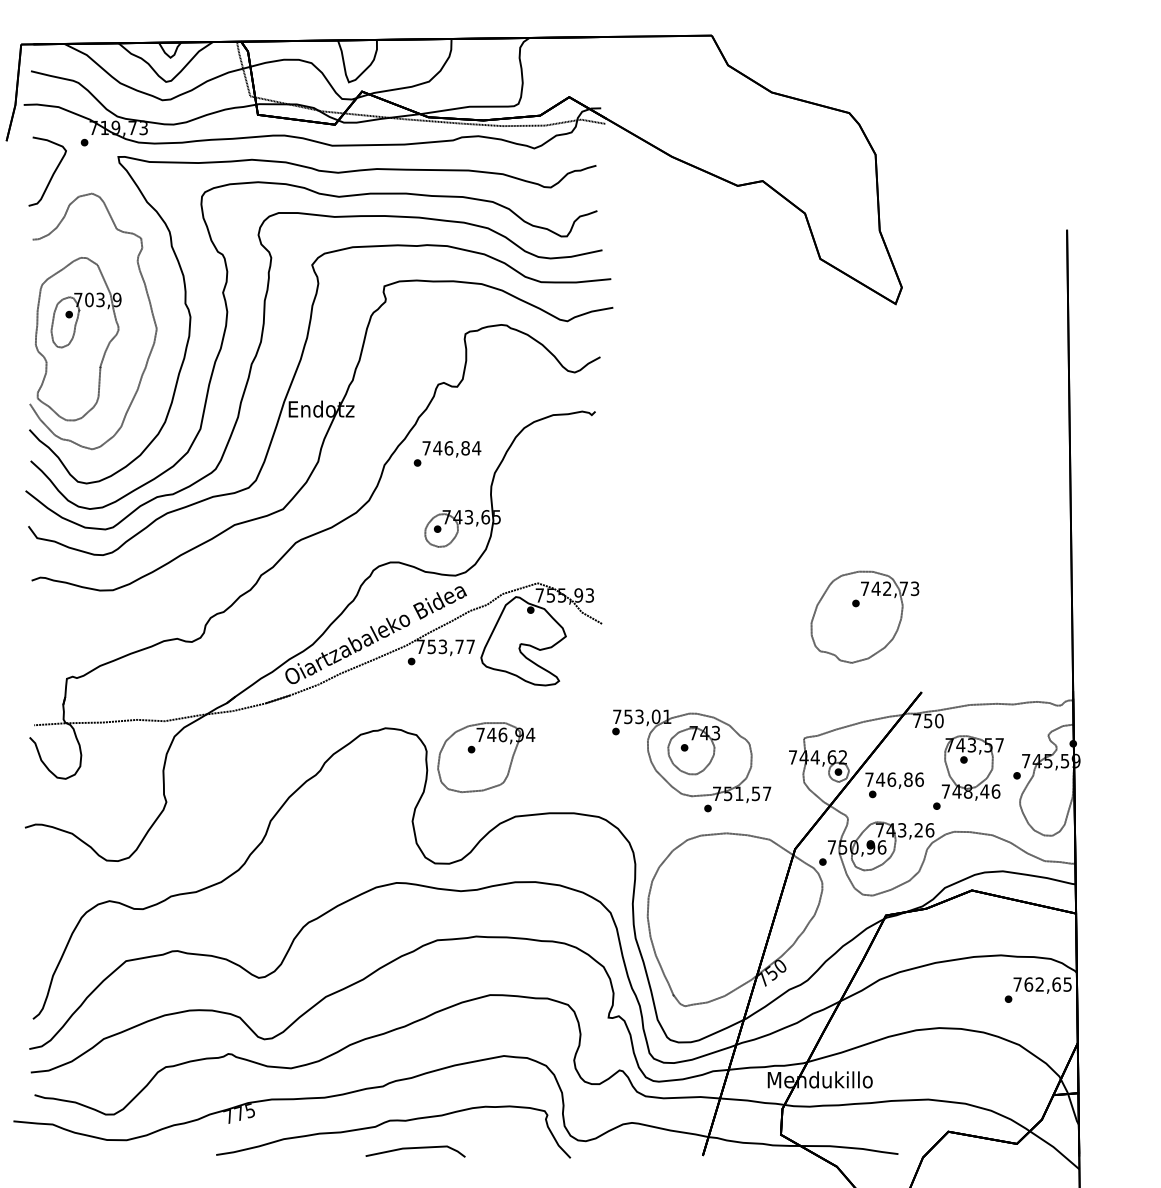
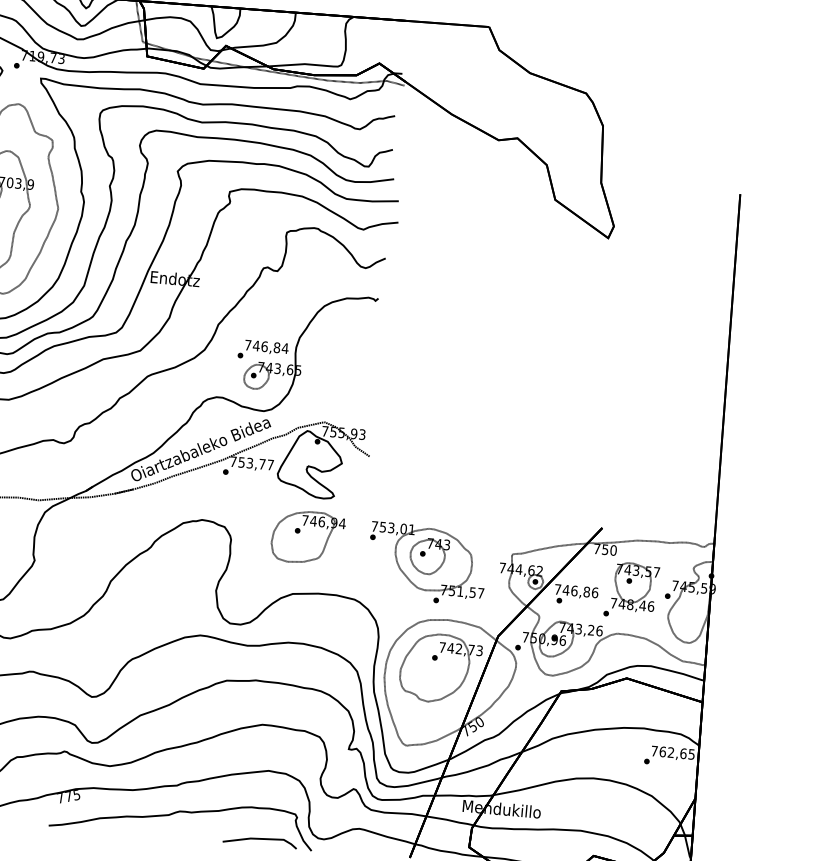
text: (447, 453) -> (263, 350), moved
part: (864, 616) -> (440, 668), moved
part: (486, 757) -> (308, 537), moved
part: (415, 1151) -> (259, 841), moved

